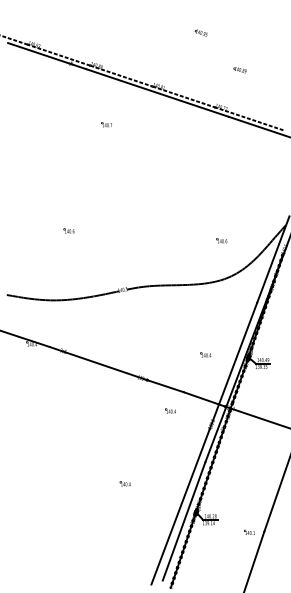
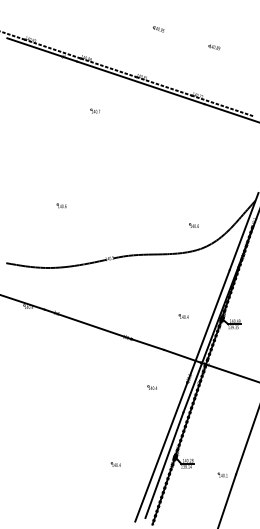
part: (200, 33) -> (158, 29), moved
part: (240, 70) -> (214, 47), moved
part: (221, 240) -> (193, 225), moved
part: (169, 410) -> (151, 387), moved
part: (124, 483) -> (115, 464), moved

